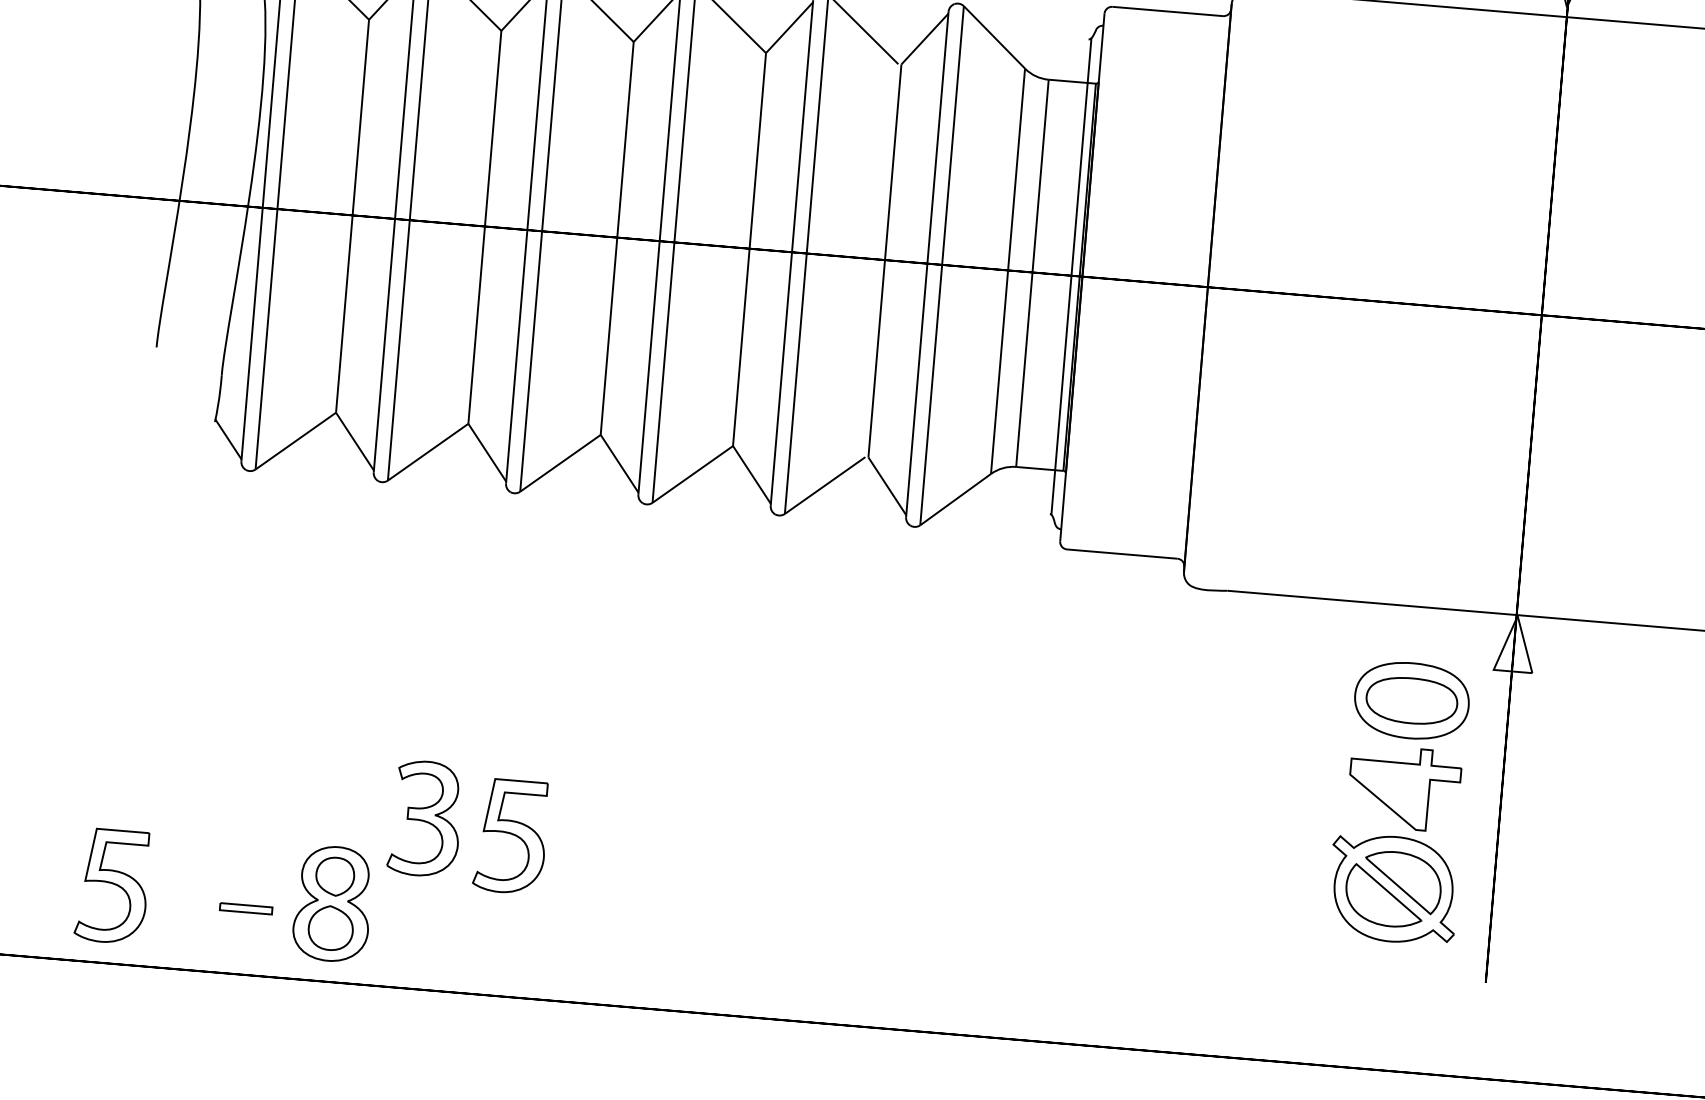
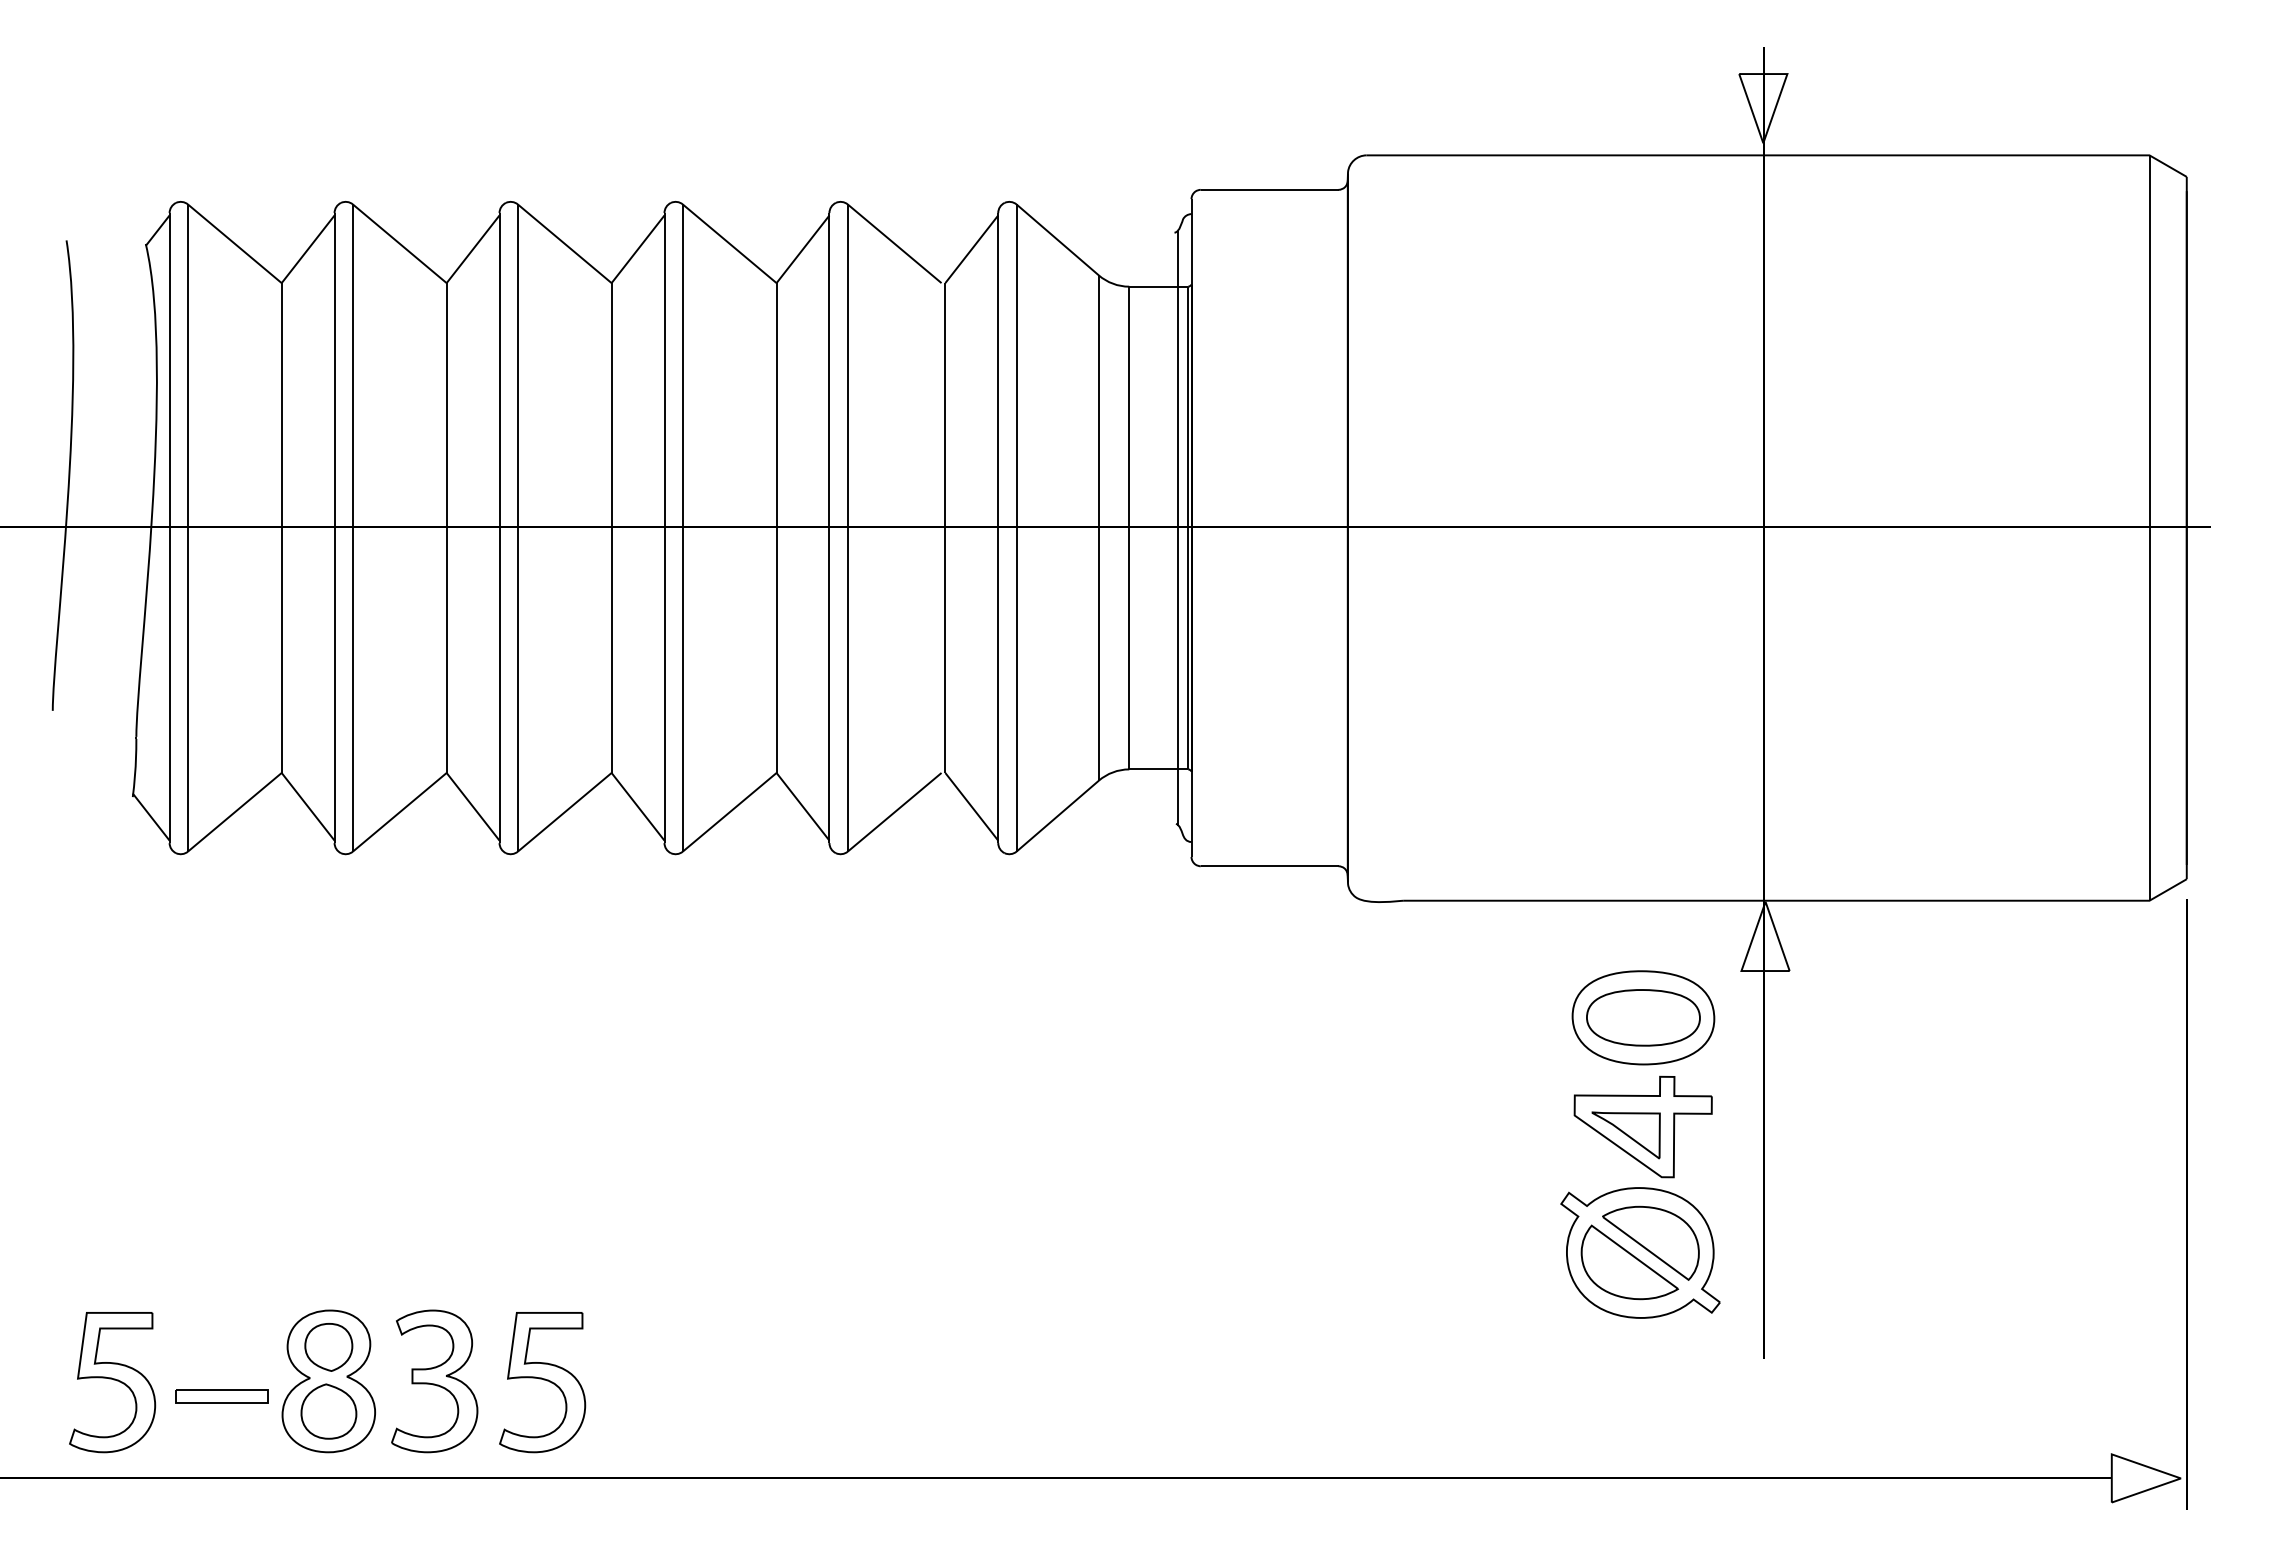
part: (1389, 794) -> (1625, 1135), added
part: (425, 818) -> (434, 1381), moved
part: (511, 836) -> (542, 1382), moved
part: (112, 886) -> (112, 1382), moved
part: (245, 908) -> (221, 1396), size x1.43

